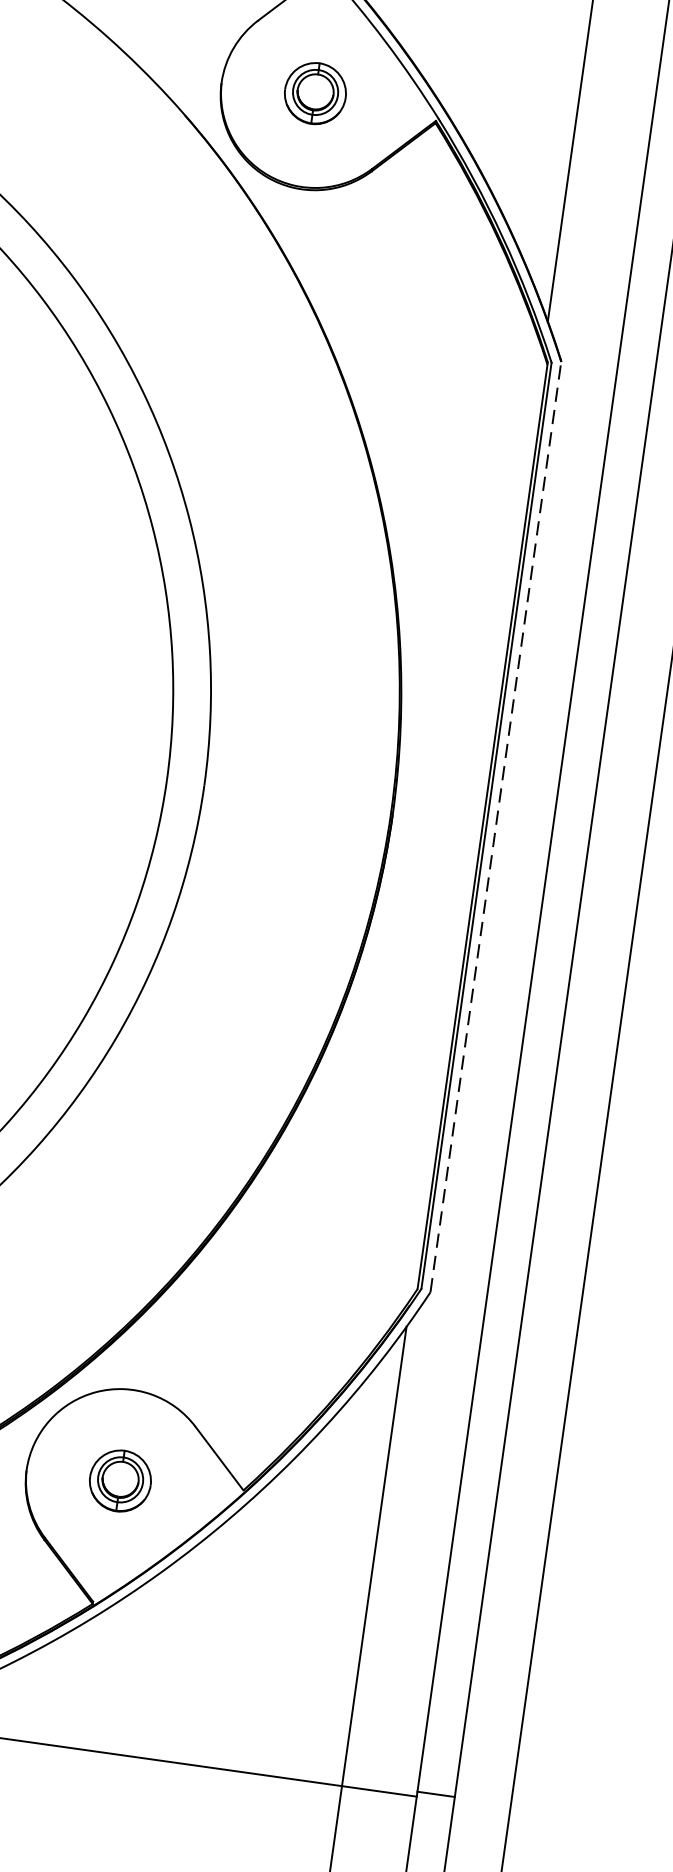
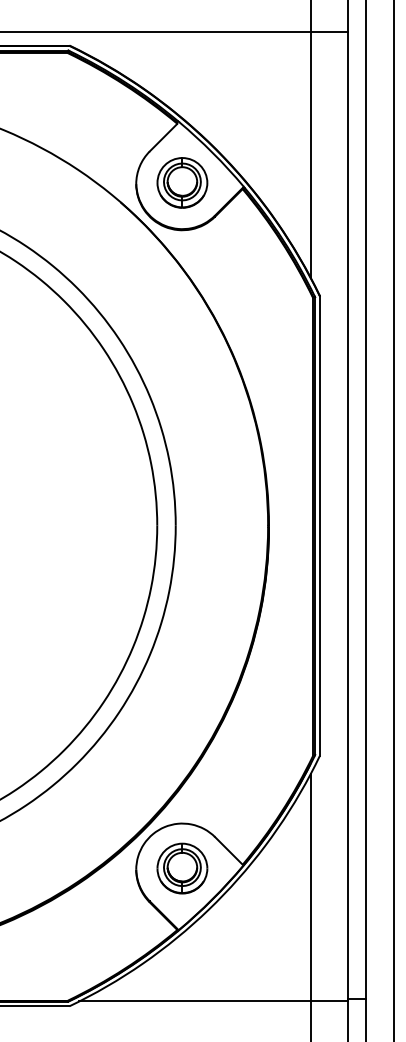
part: (315, 92) -> (182, 182), size x1.67
line: (495, 827) -> (319, 526), dashed -> solid
part: (120, 1480) -> (182, 868), size x1.67

